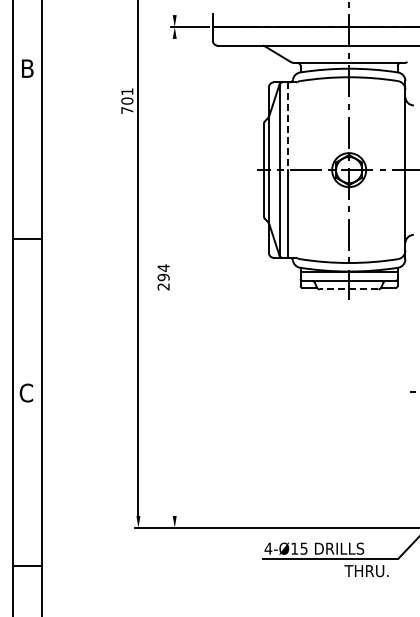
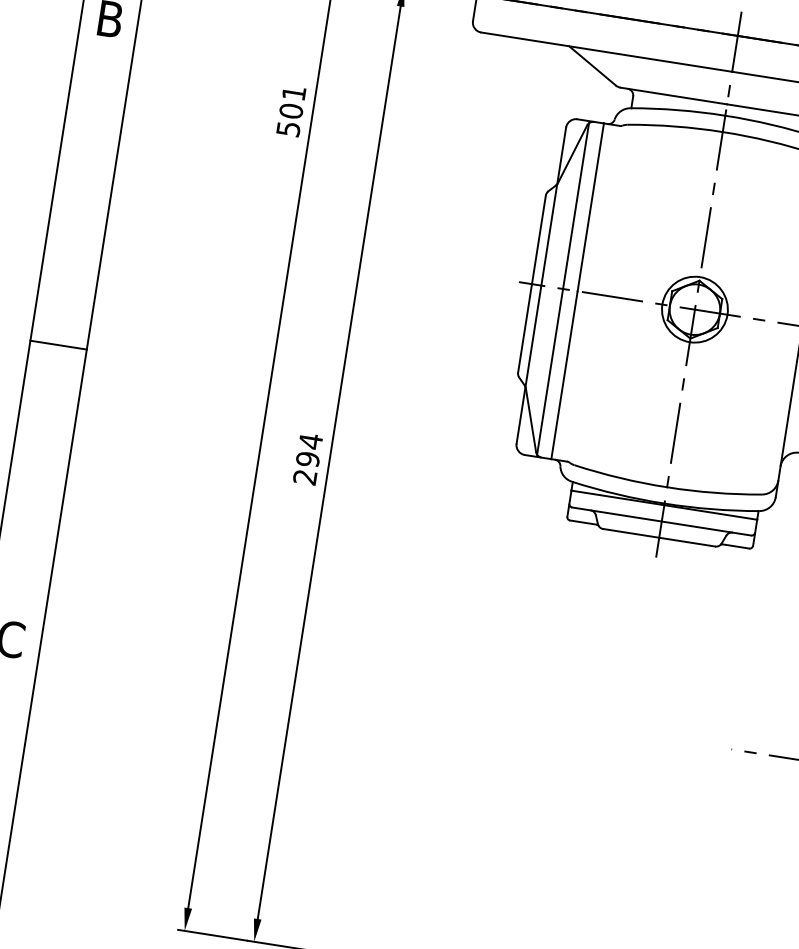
text: (127, 110) -> (288, 129), 701 -> 501
line: (287, 126) -> (590, 207), dashed -> solid
line: (174, 277) -> (328, 462), added
line: (348, 289) -> (657, 537), dashed -> solid

